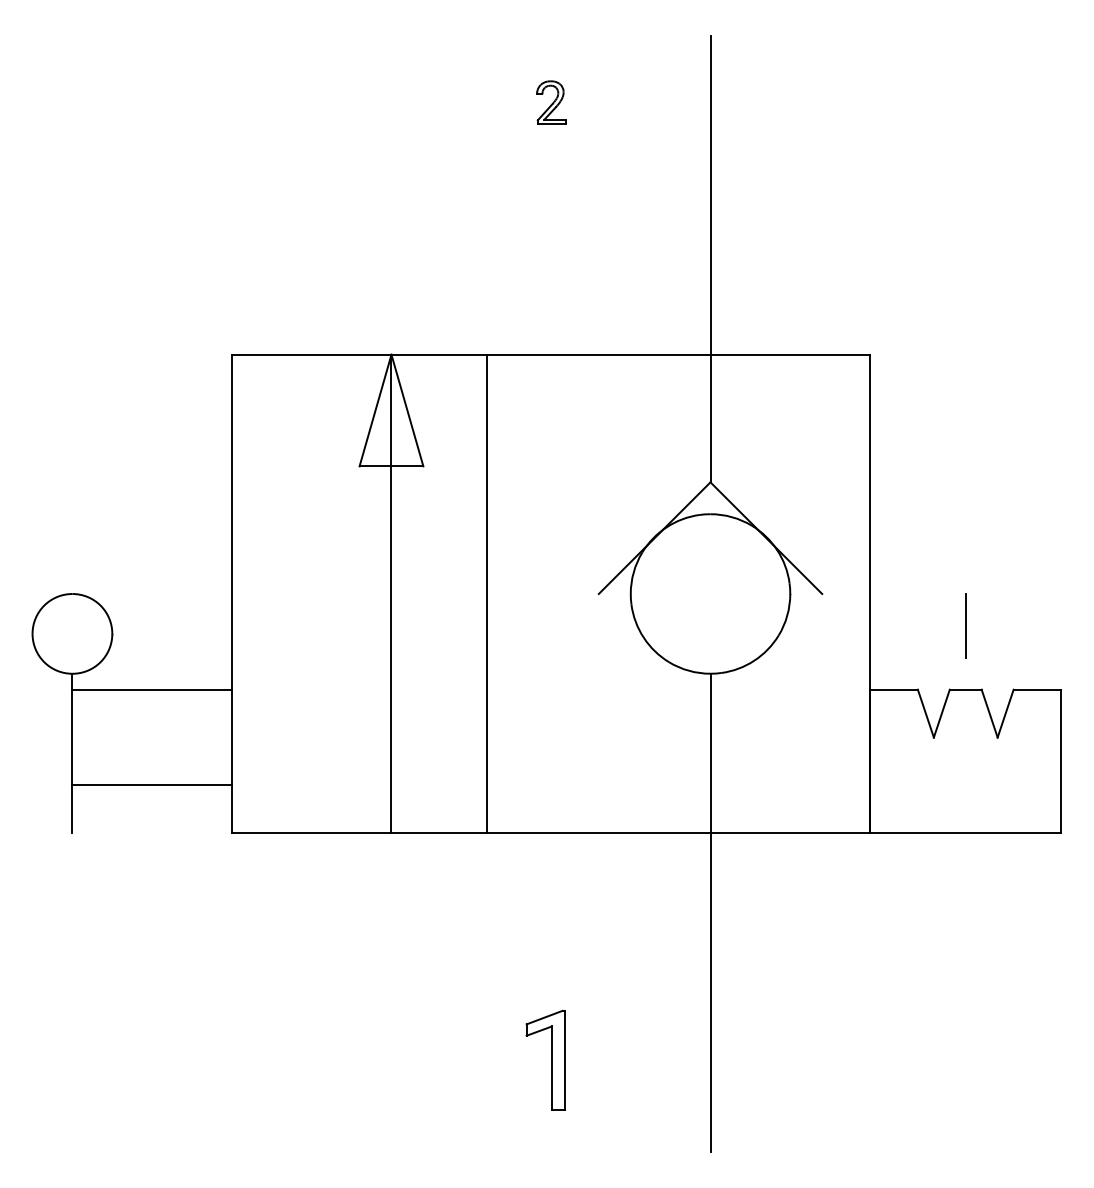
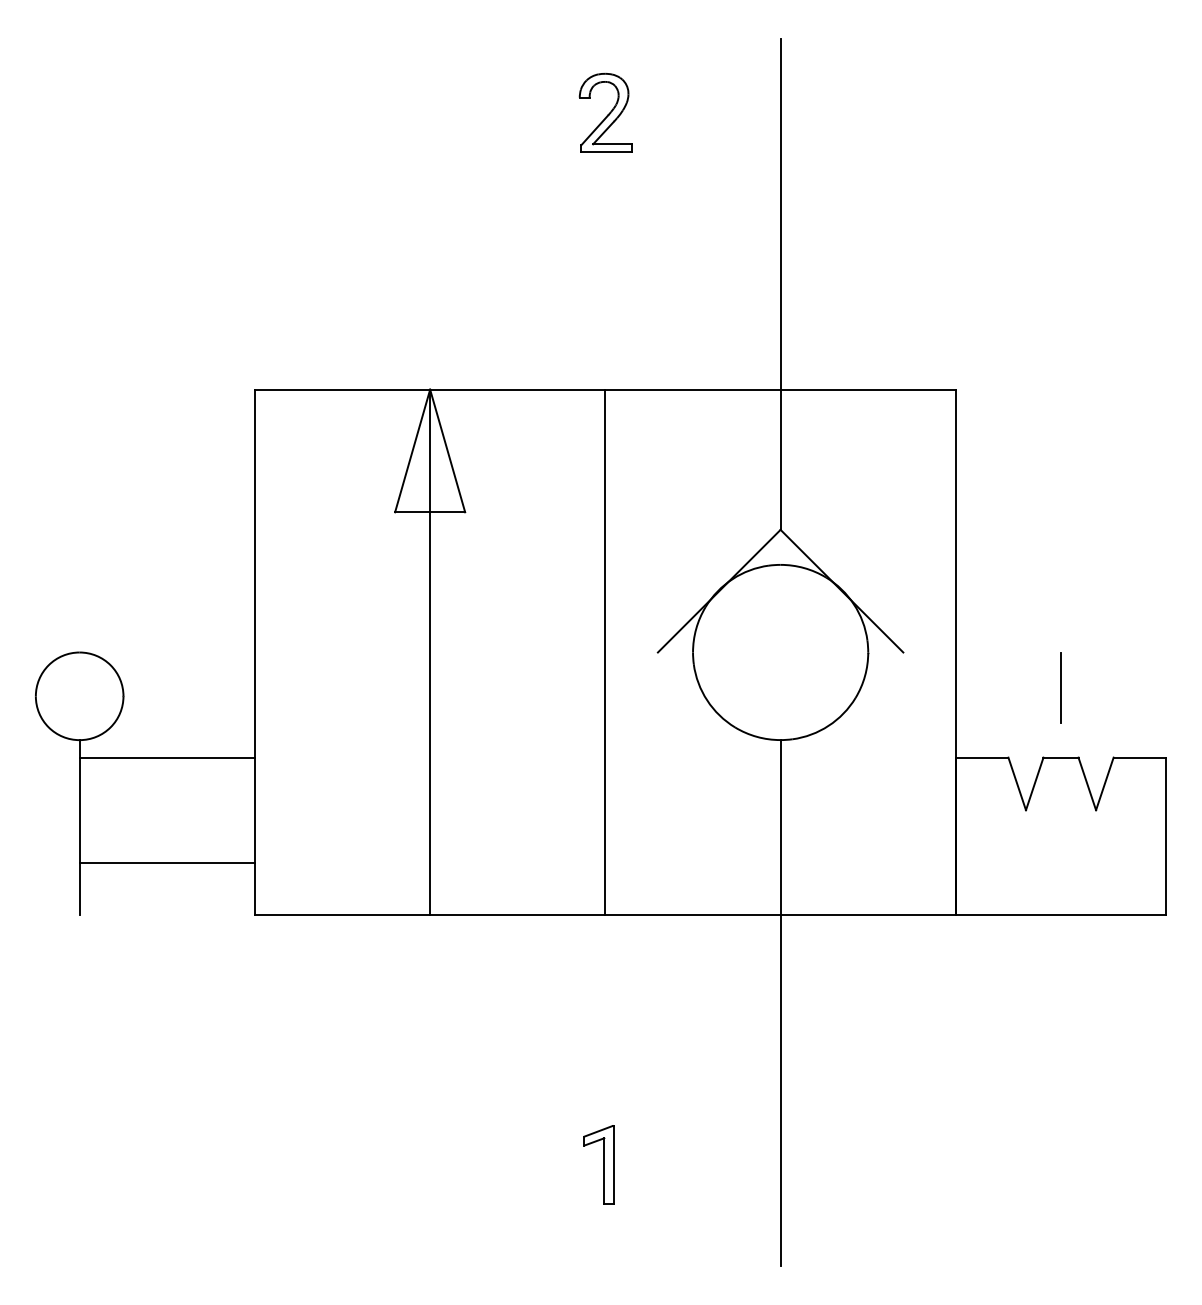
part: (551, 102) -> (605, 112), size x1.67
line: (487, 594) -> (605, 652), moved
part: (544, 1060) -> (598, 1164), size x0.71

